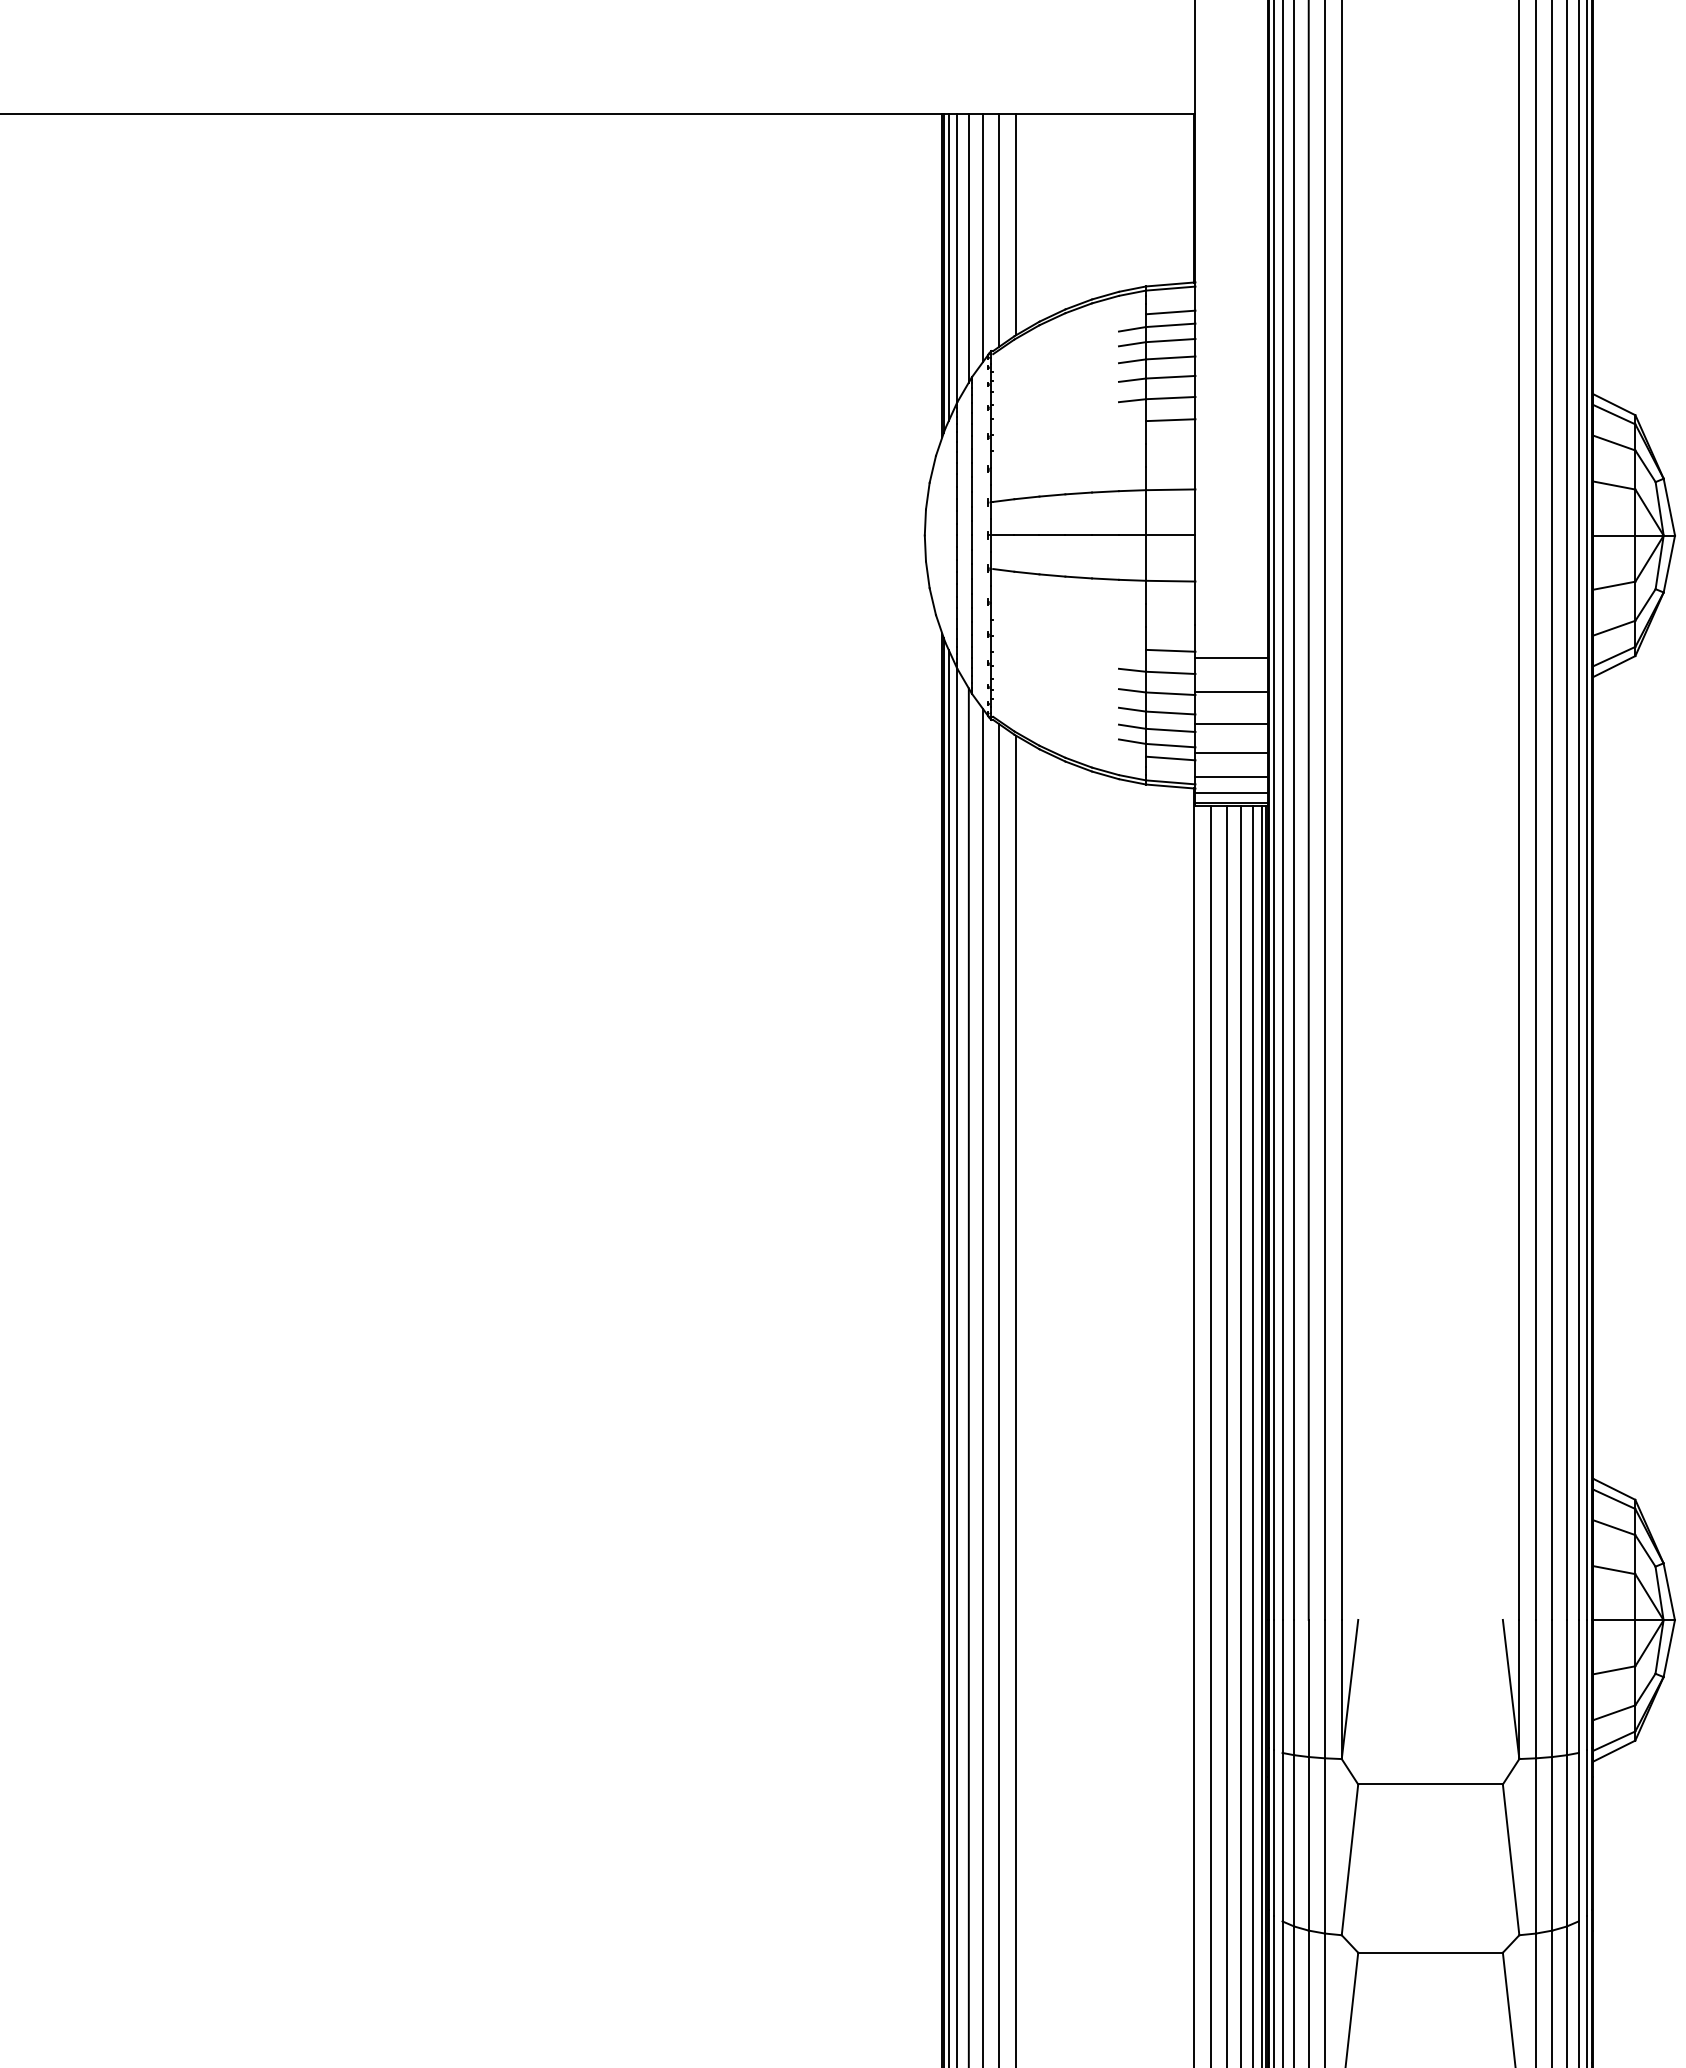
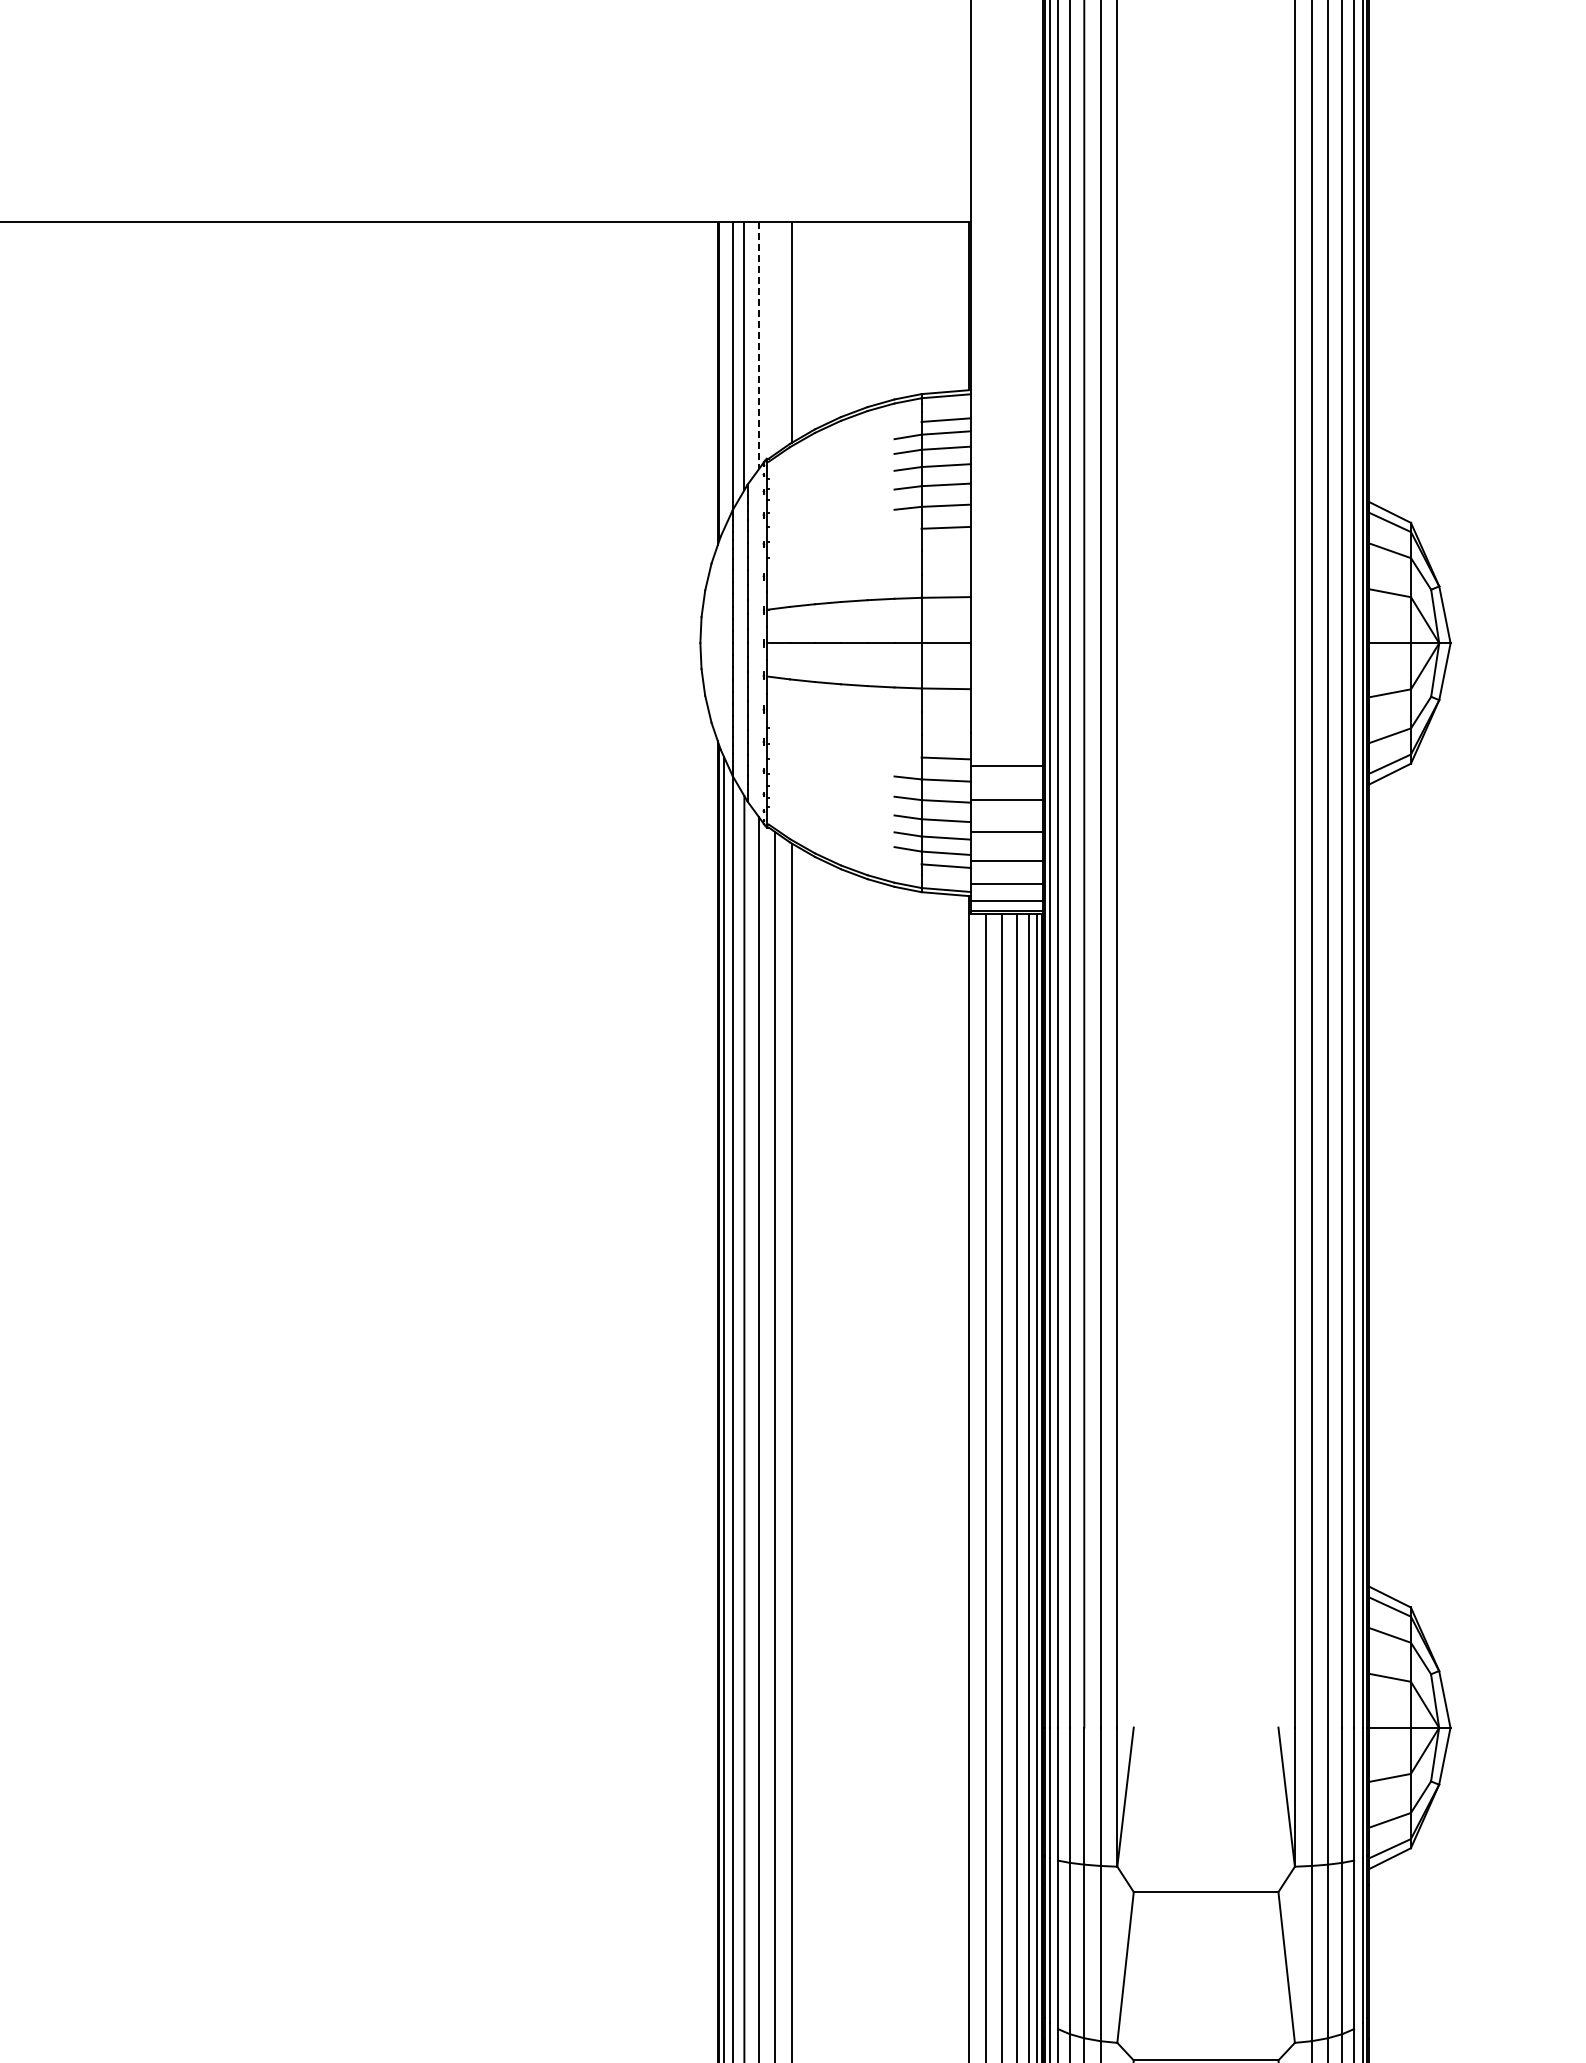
line: (999, 230) -> (775, 338), removed
line: (983, 238) -> (759, 346), solid -> dashed
line: (948, 267) -> (724, 375), removed

